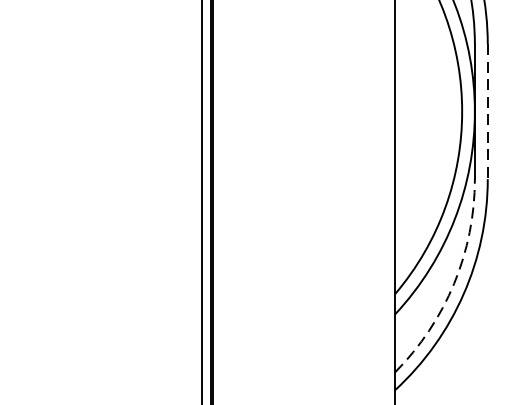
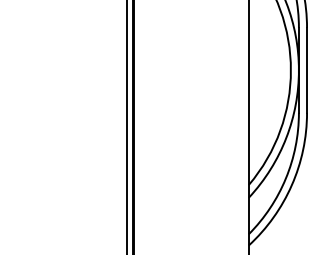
line: (488, 111) -> (307, 70), dashed -> solid
arc: (453, 283) -> (285, 178), dashed -> solid

